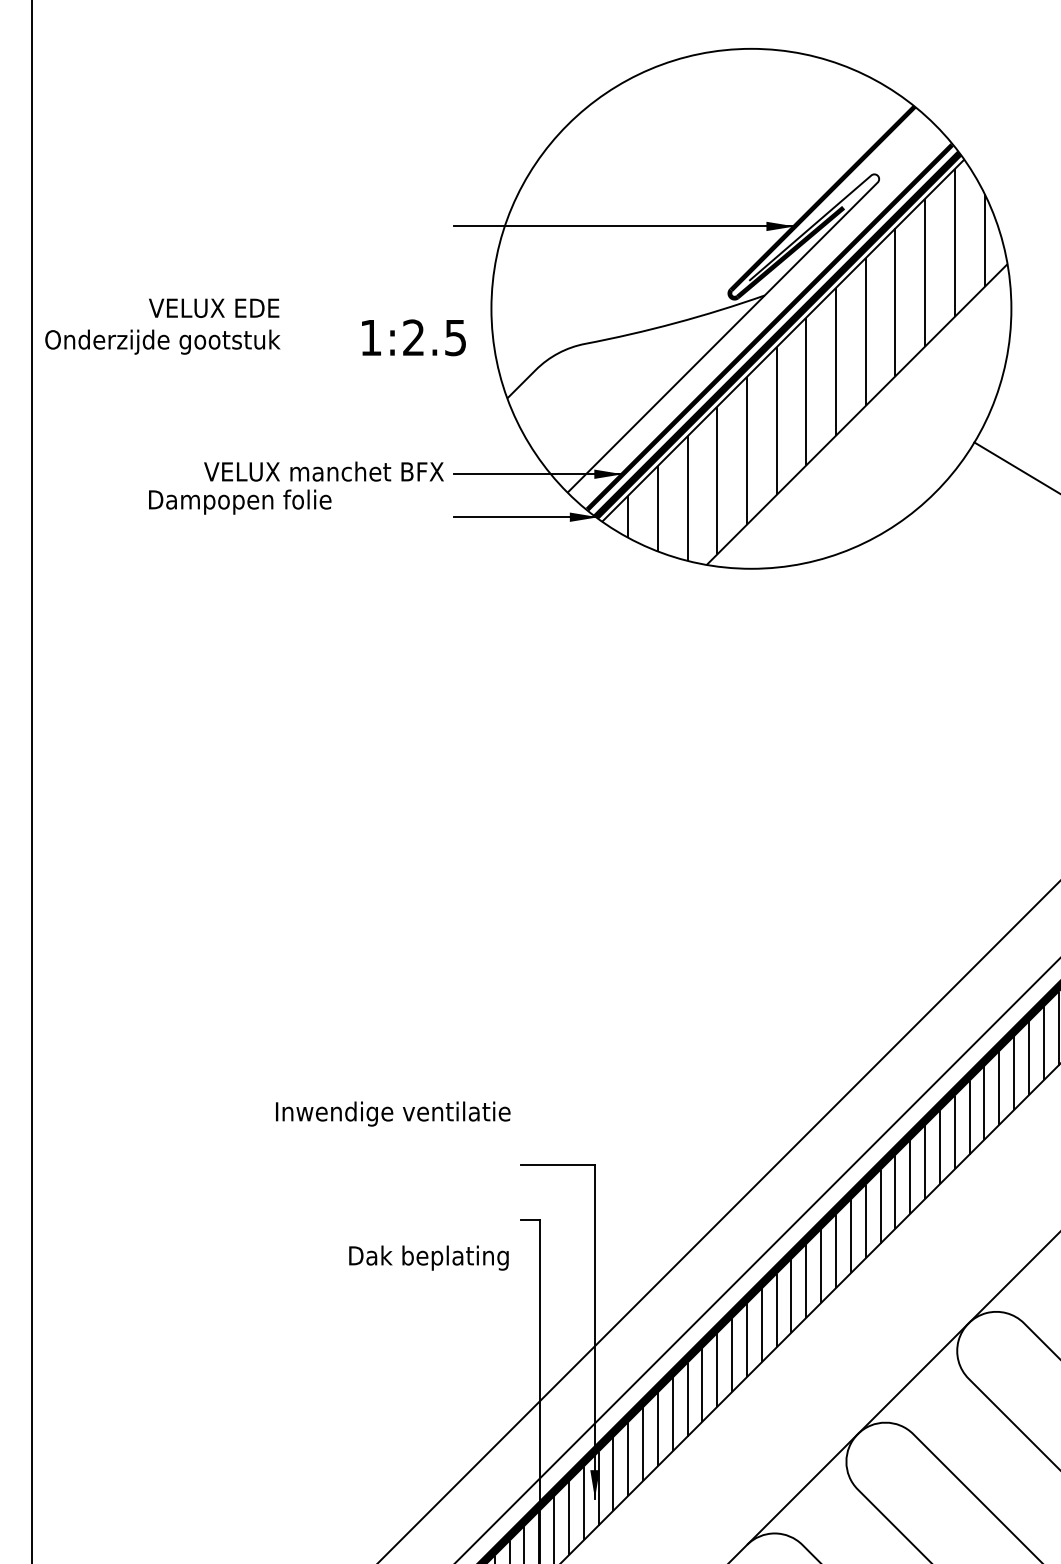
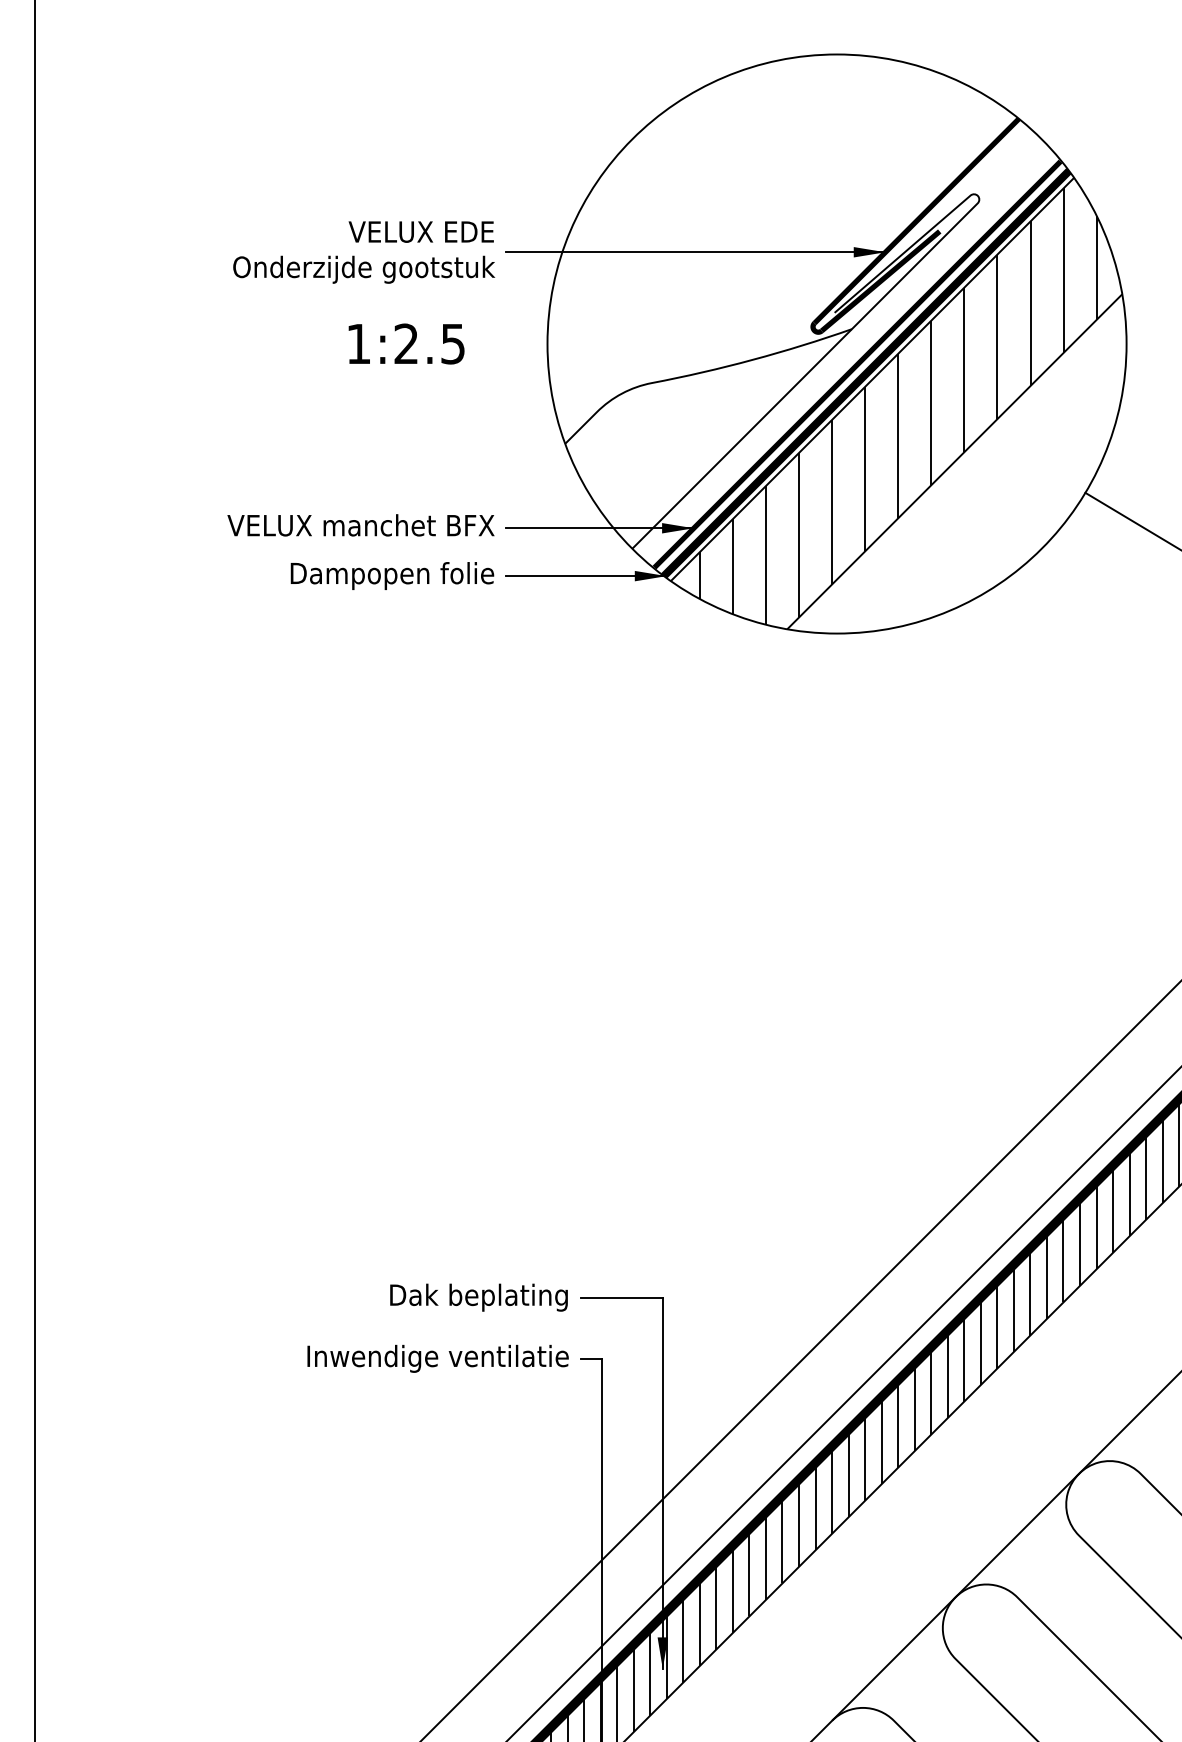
text: (162, 326) -> (363, 252), moved
text: (413, 337) -> (406, 343), moved
text: (240, 501) -> (392, 575), moved
text: (393, 1113) -> (438, 1358), moved
text: (428, 1257) -> (478, 1296), moved

